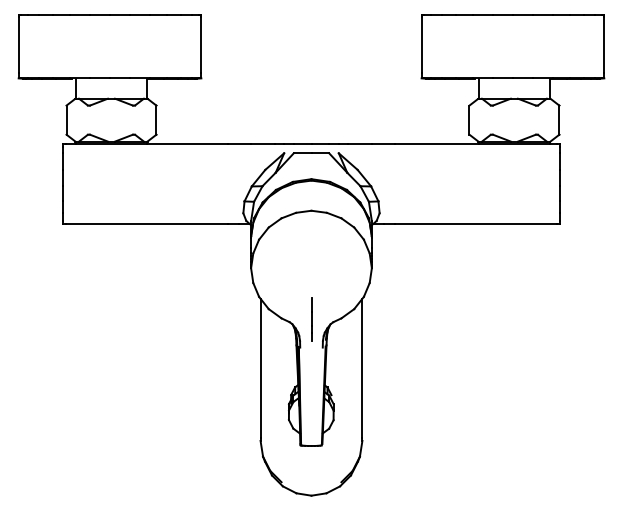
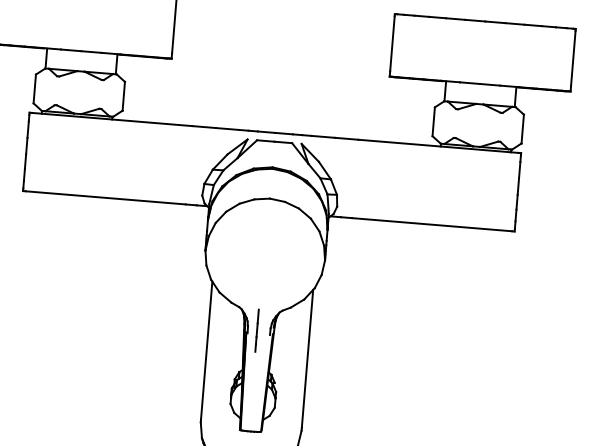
line: (311, 319) -> (257, 330), moved

